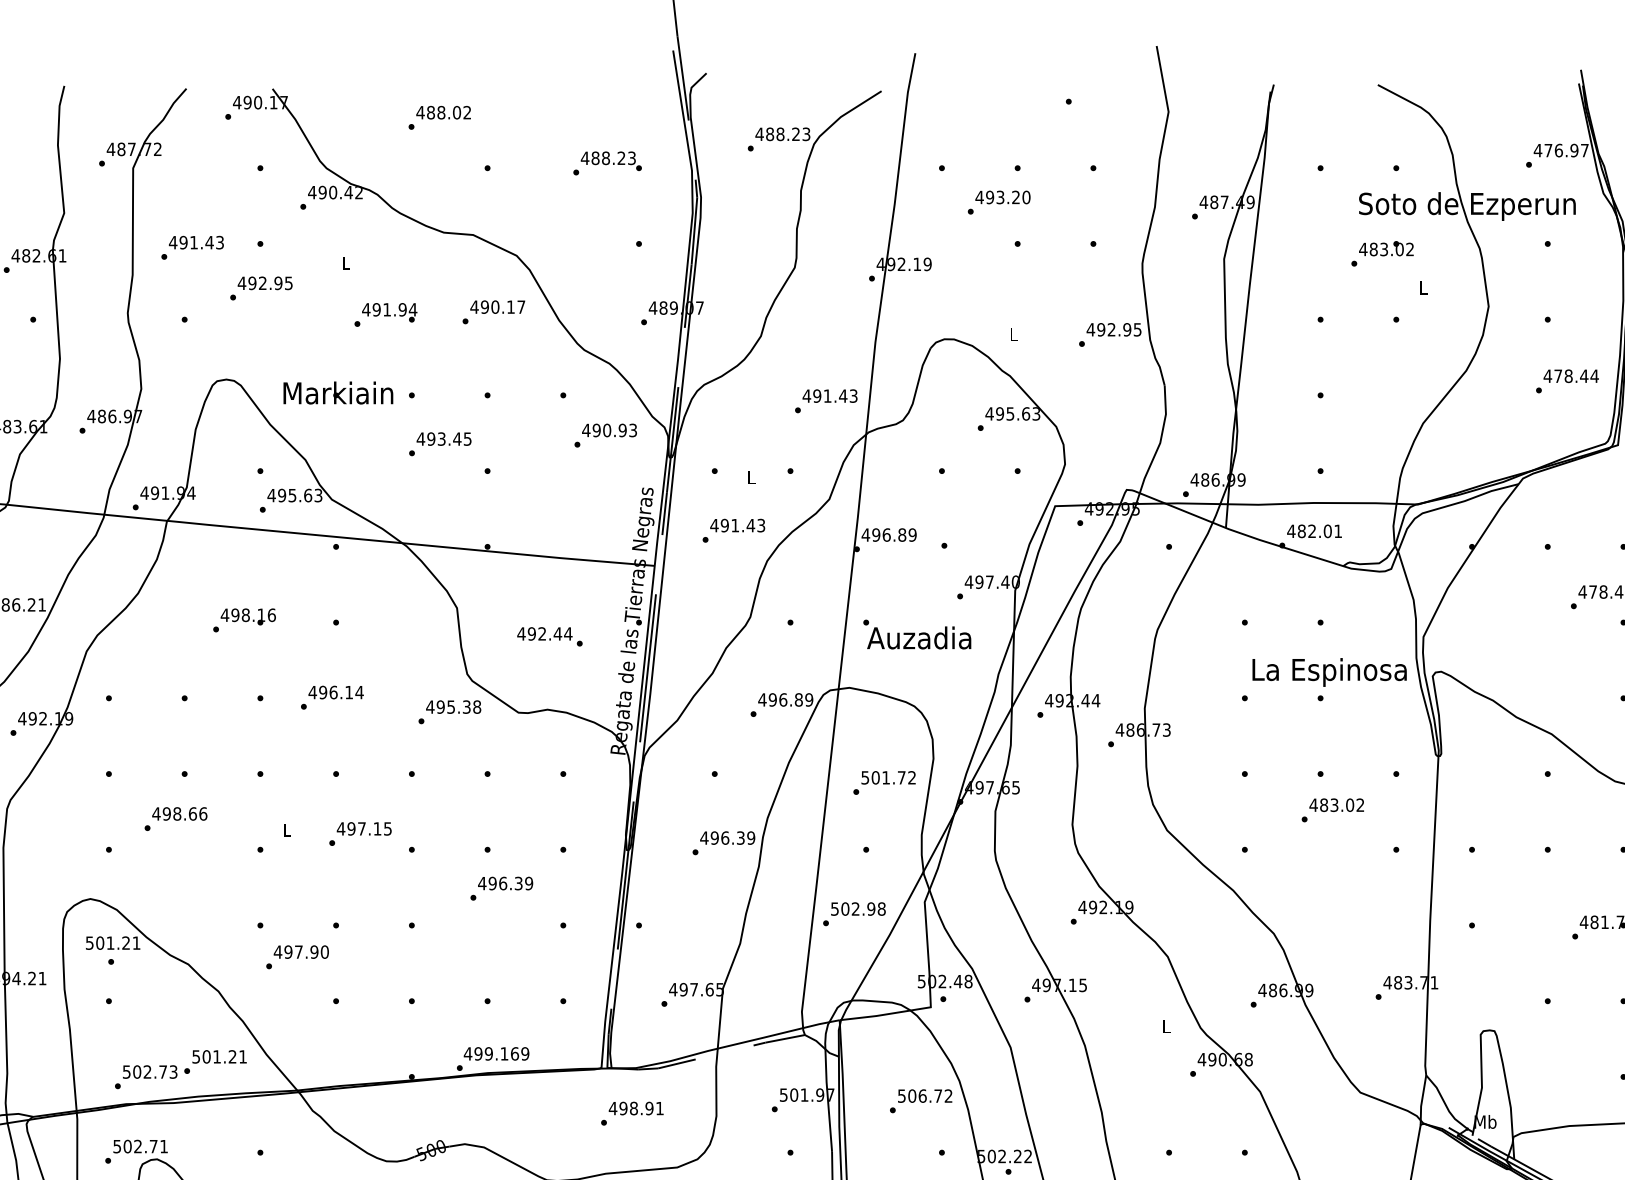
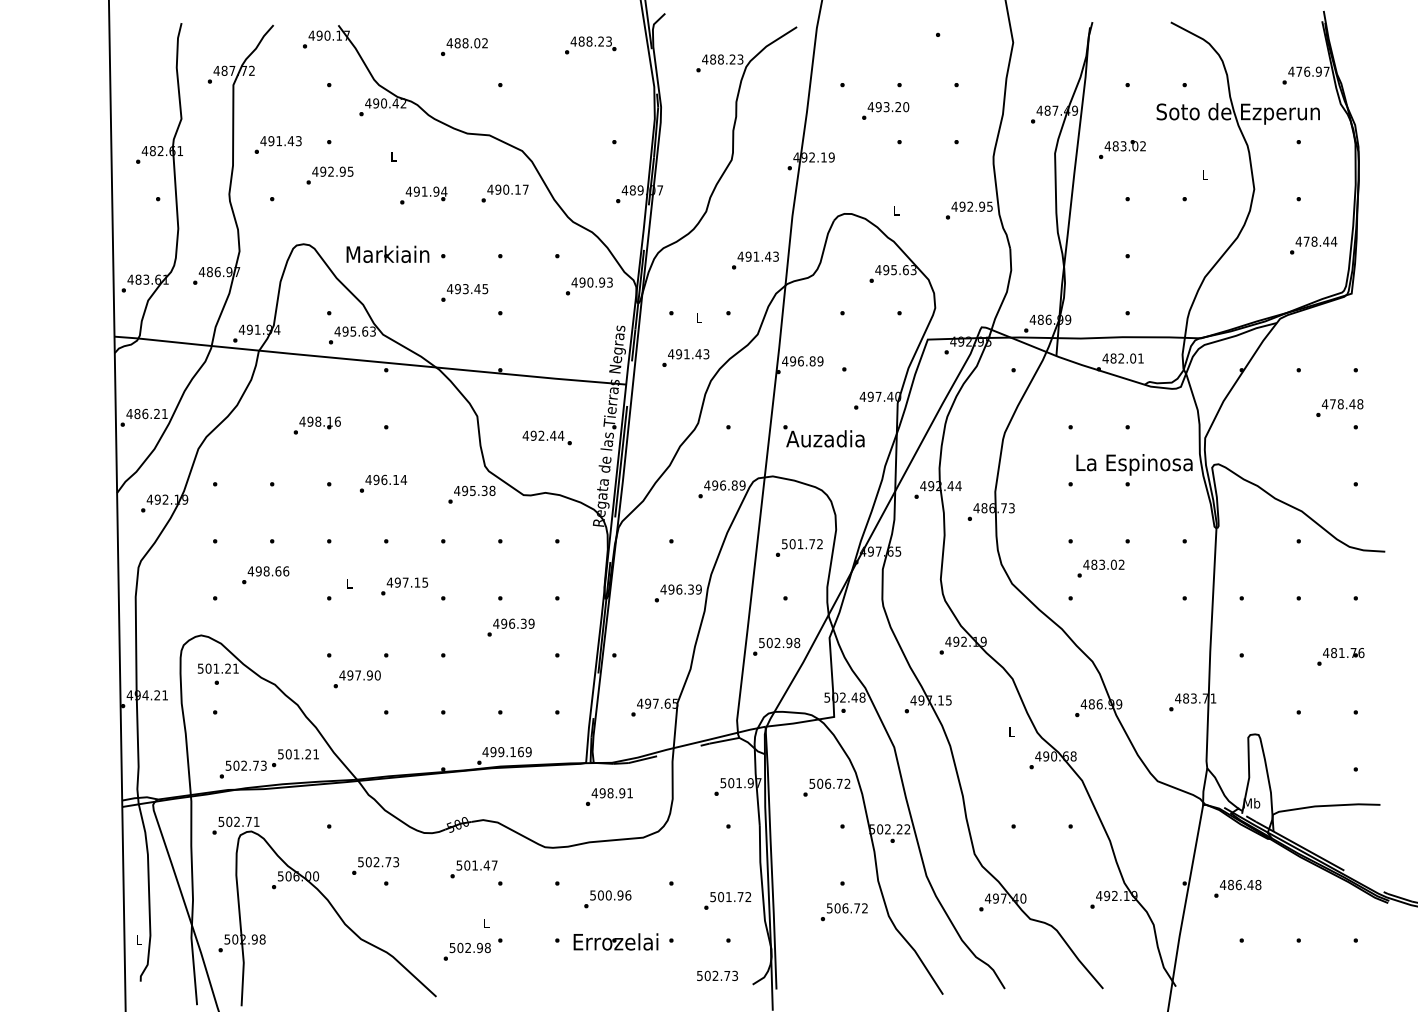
text: (607, 163) -> (590, 45), moved
text: (1382, 253) -> (1122, 149), moved
text: (1332, 810) -> (1100, 568), moved

